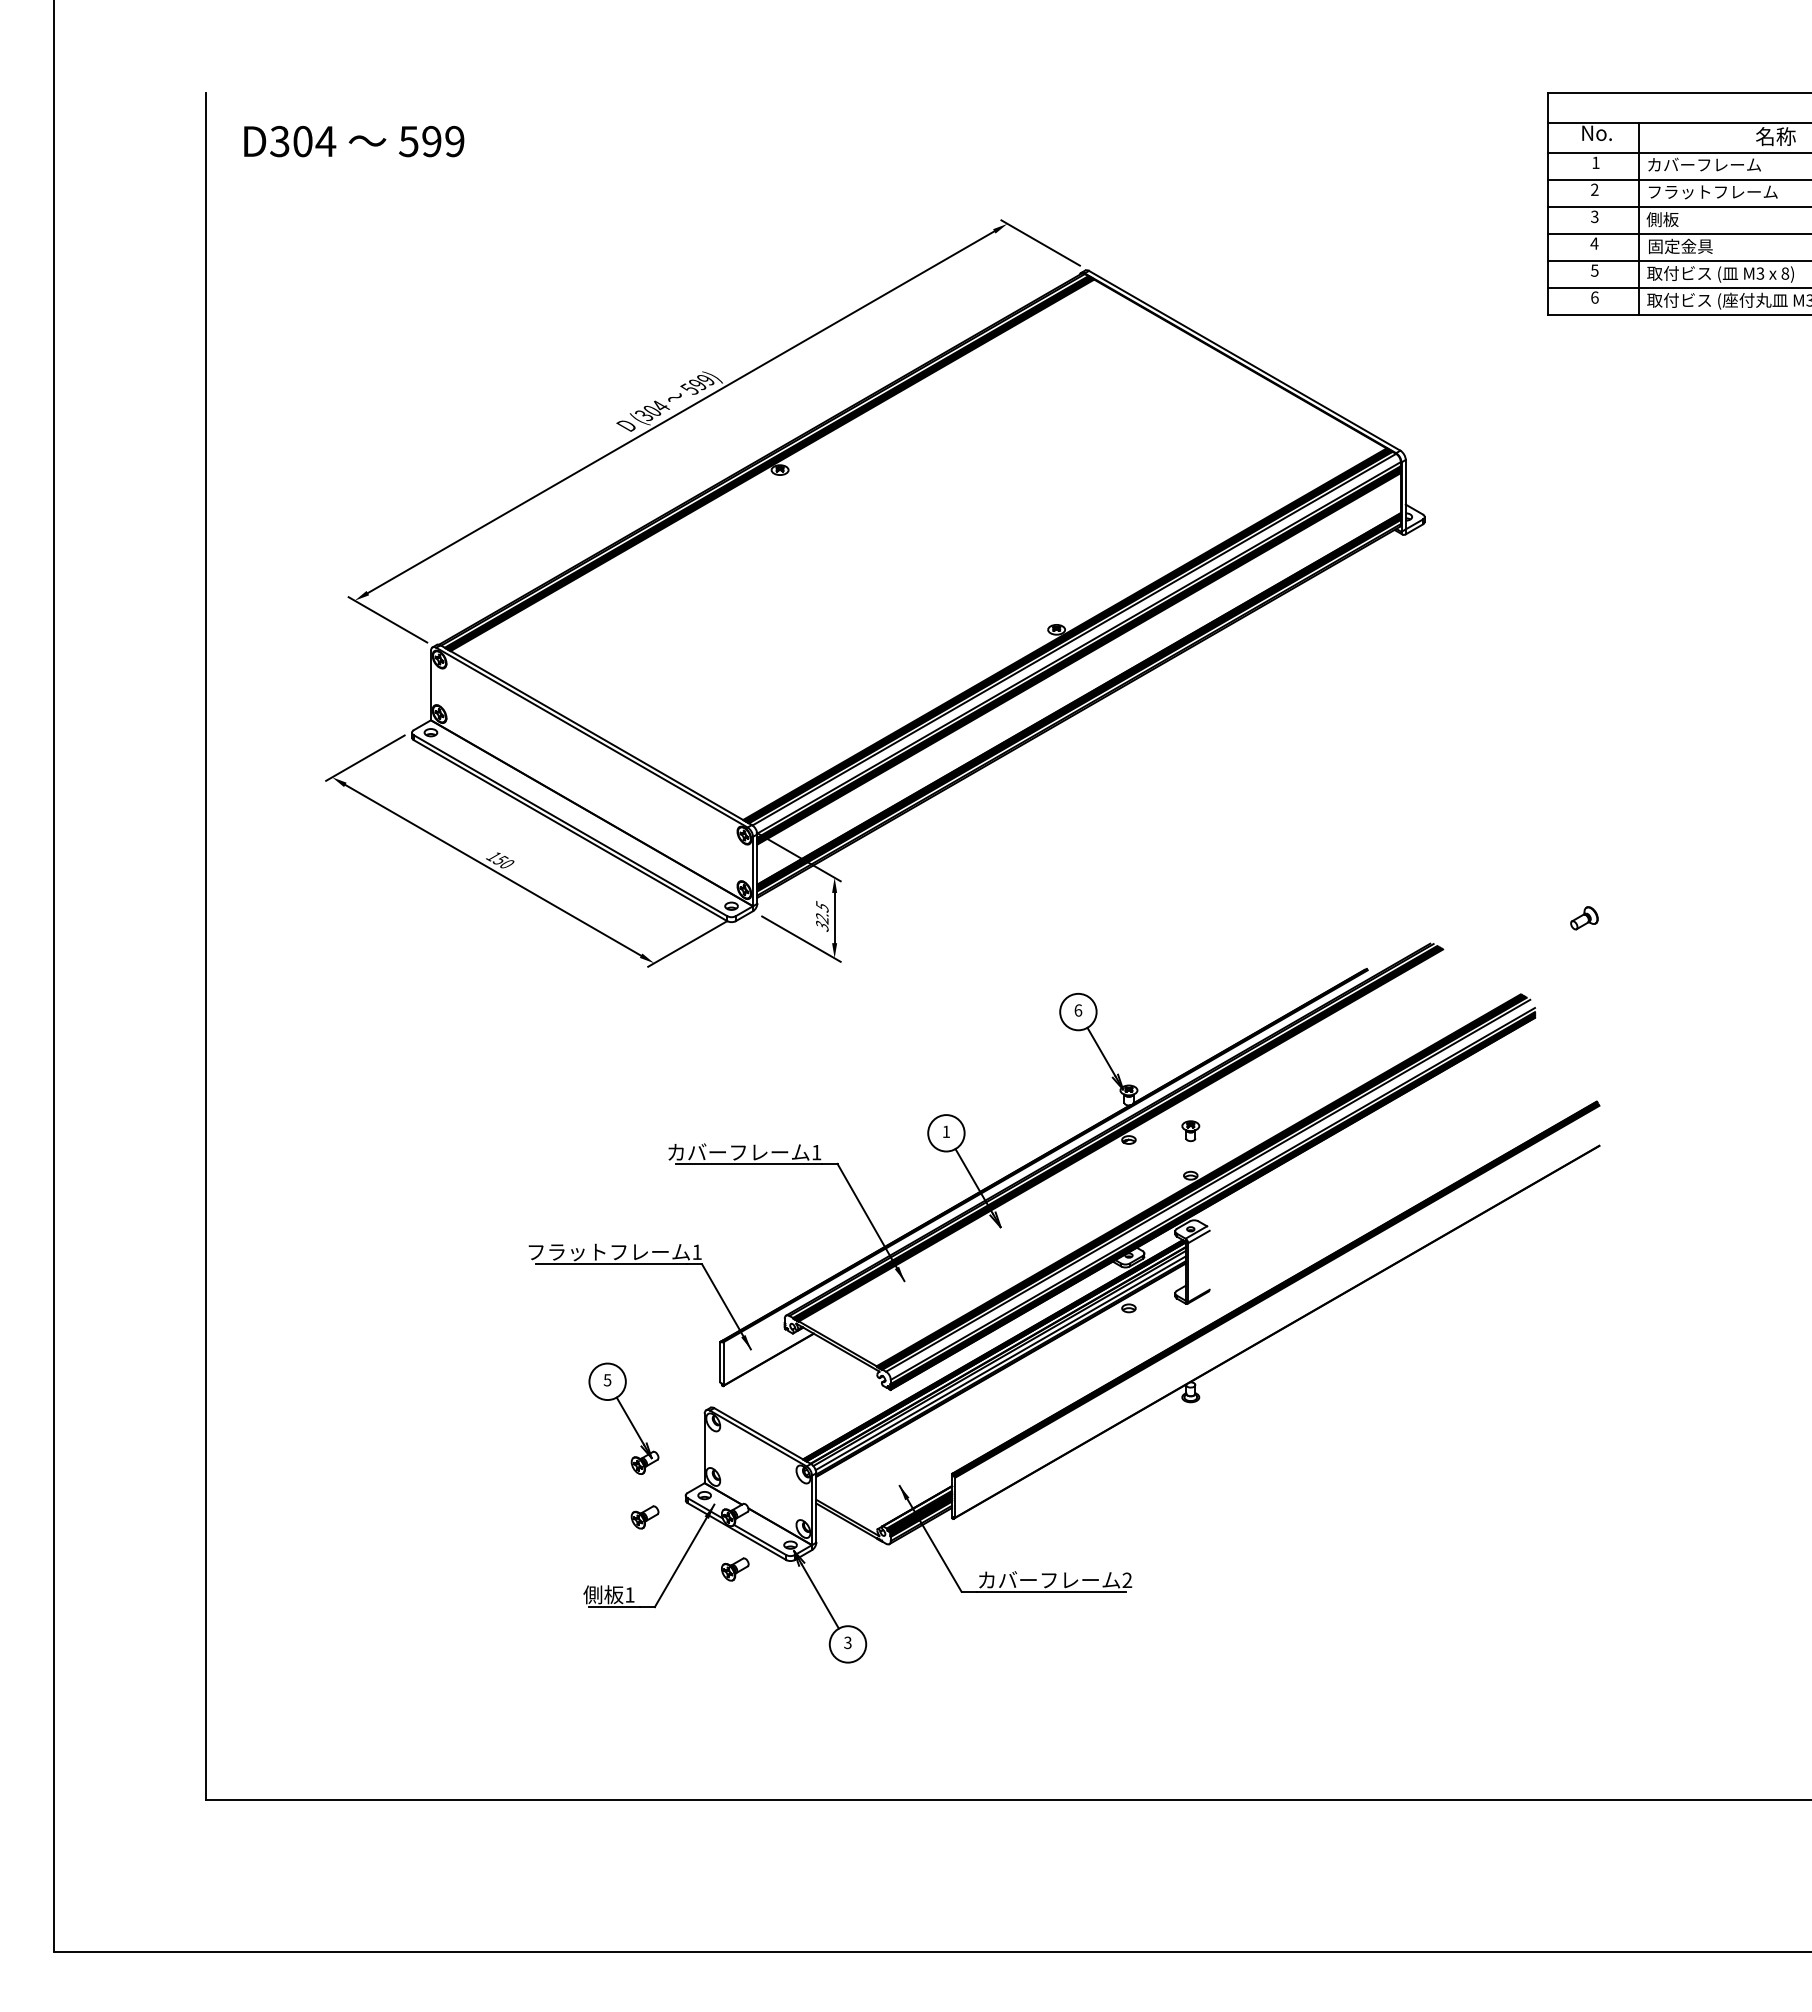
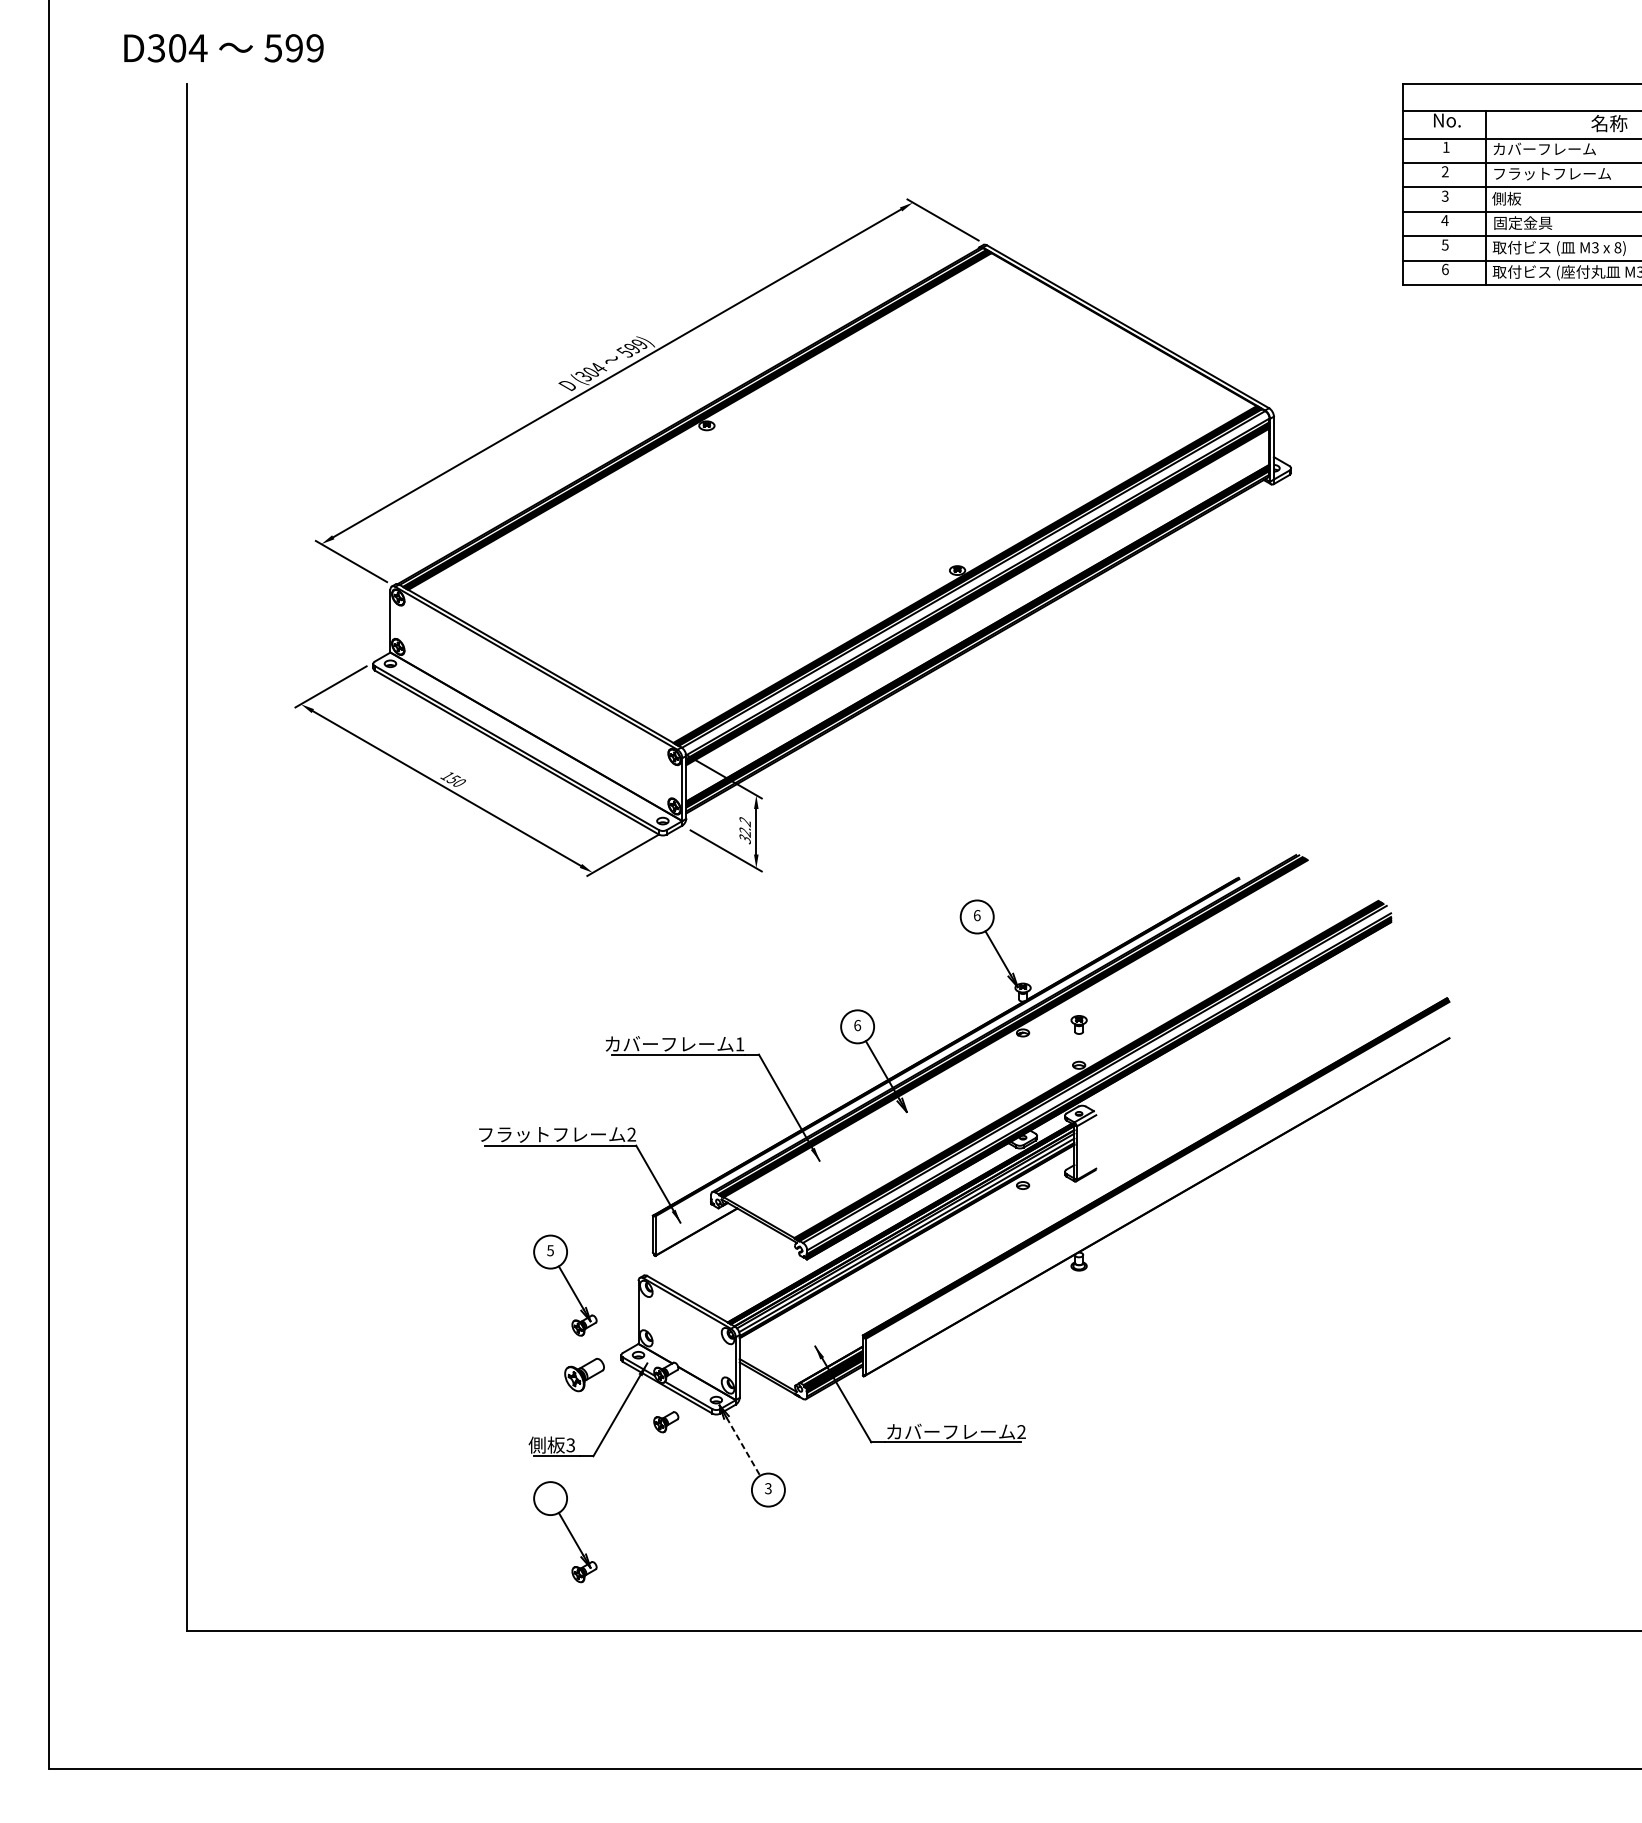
text: (354, 141) -> (224, 48), moved
text: (822, 906) -> (745, 821), 32.5 -> 32.2
part: (1584, 918) -> (1435, 832), removed
text: (946, 1131) -> (857, 1025), 1 -> 6
text: (696, 1251) -> (631, 1133), 1 -> 2
part: (644, 1517) -> (584, 1375), size x1.6
text: (629, 1594) -> (570, 1444), 1 -> 3
line: (820, 1596) -> (743, 1446), solid -> dashed
part: (623, 1690) -> (564, 1531), added

